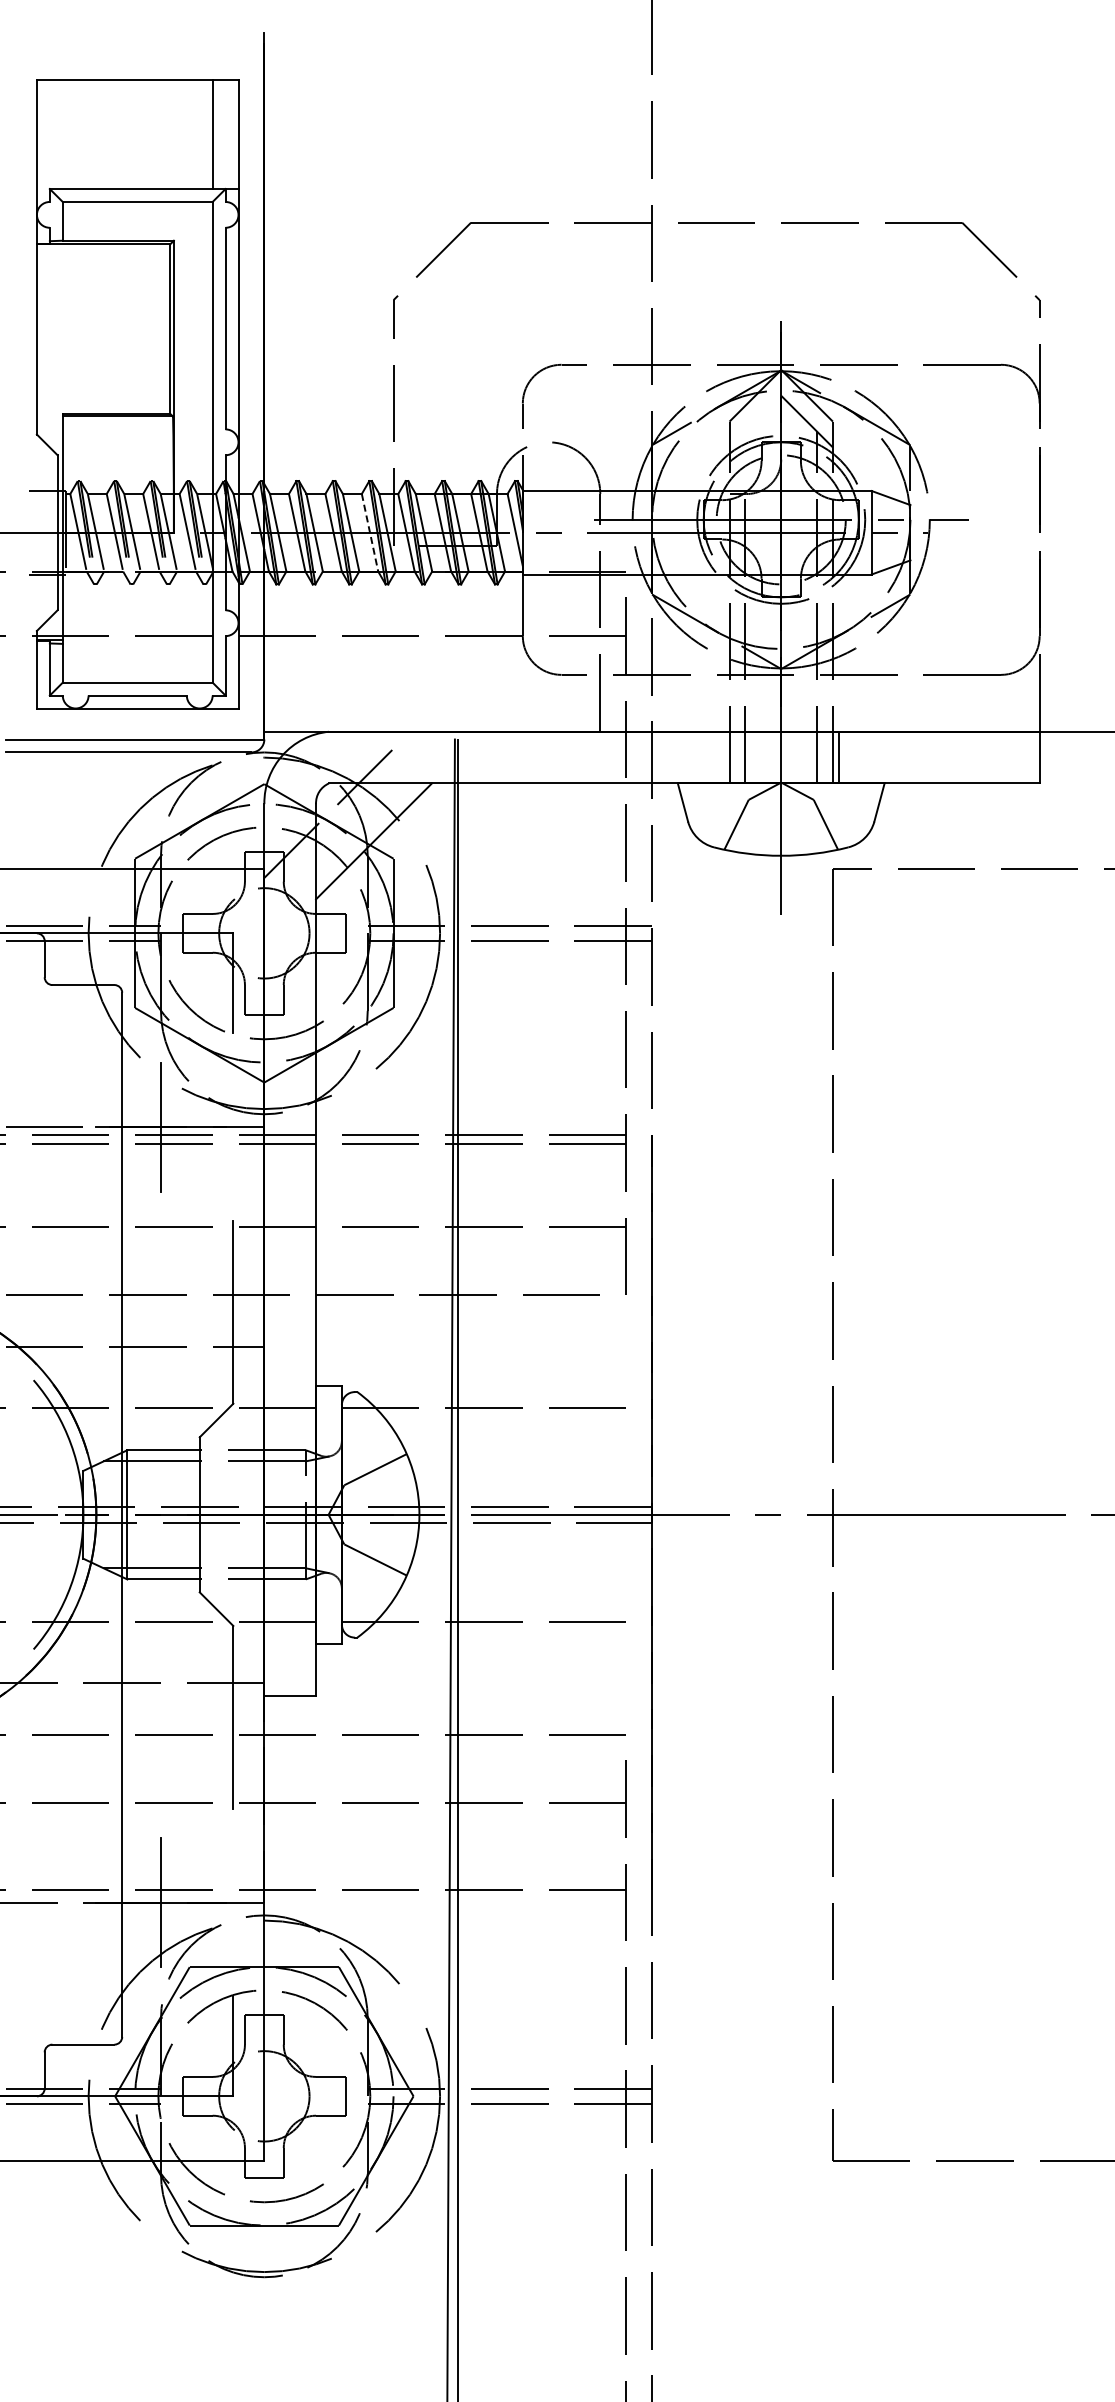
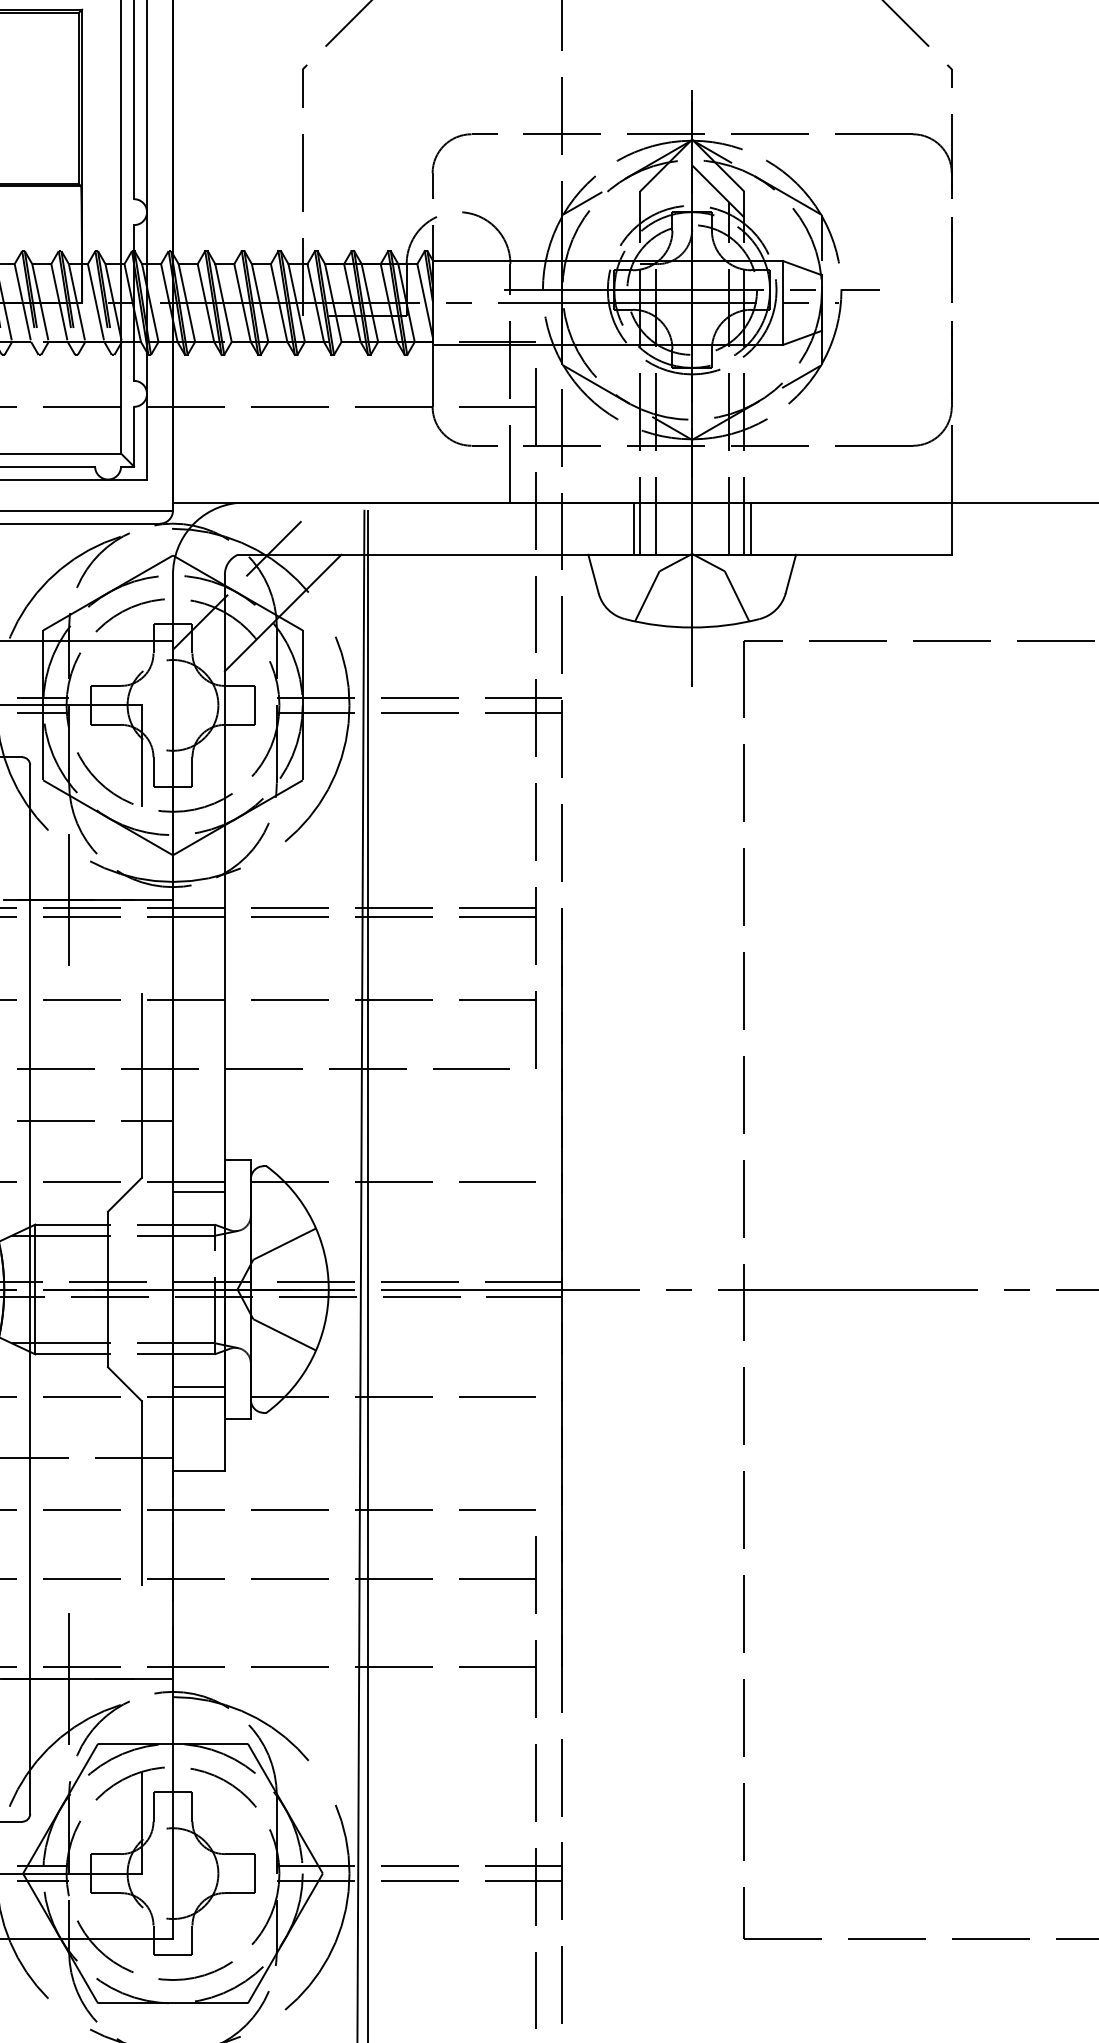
line: (370, 532) -> (279, 302), dashed -> solid
line: (723, 757) -> (634, 528), added
line: (290, 1417) -> (199, 1191), added
line: (290, 1611) -> (199, 1386), added

